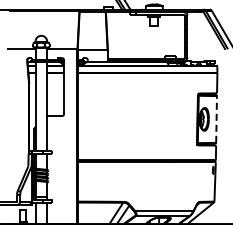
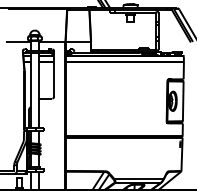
line: (216, 118) -> (183, 100), dashed -> solid

